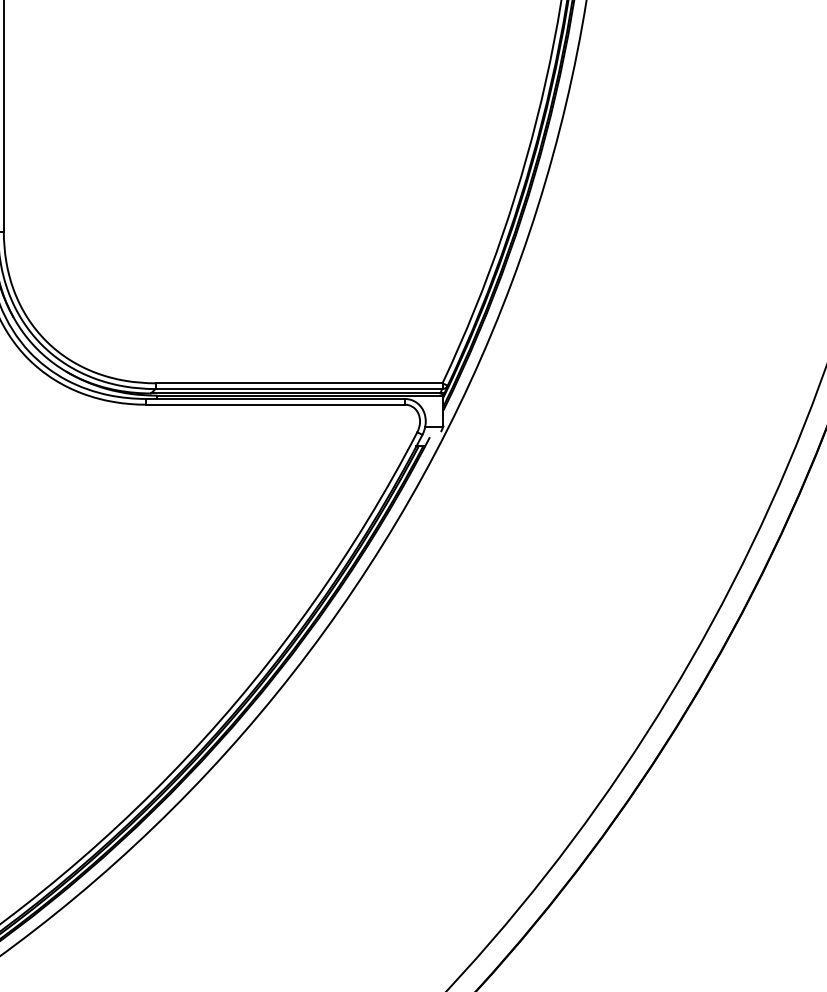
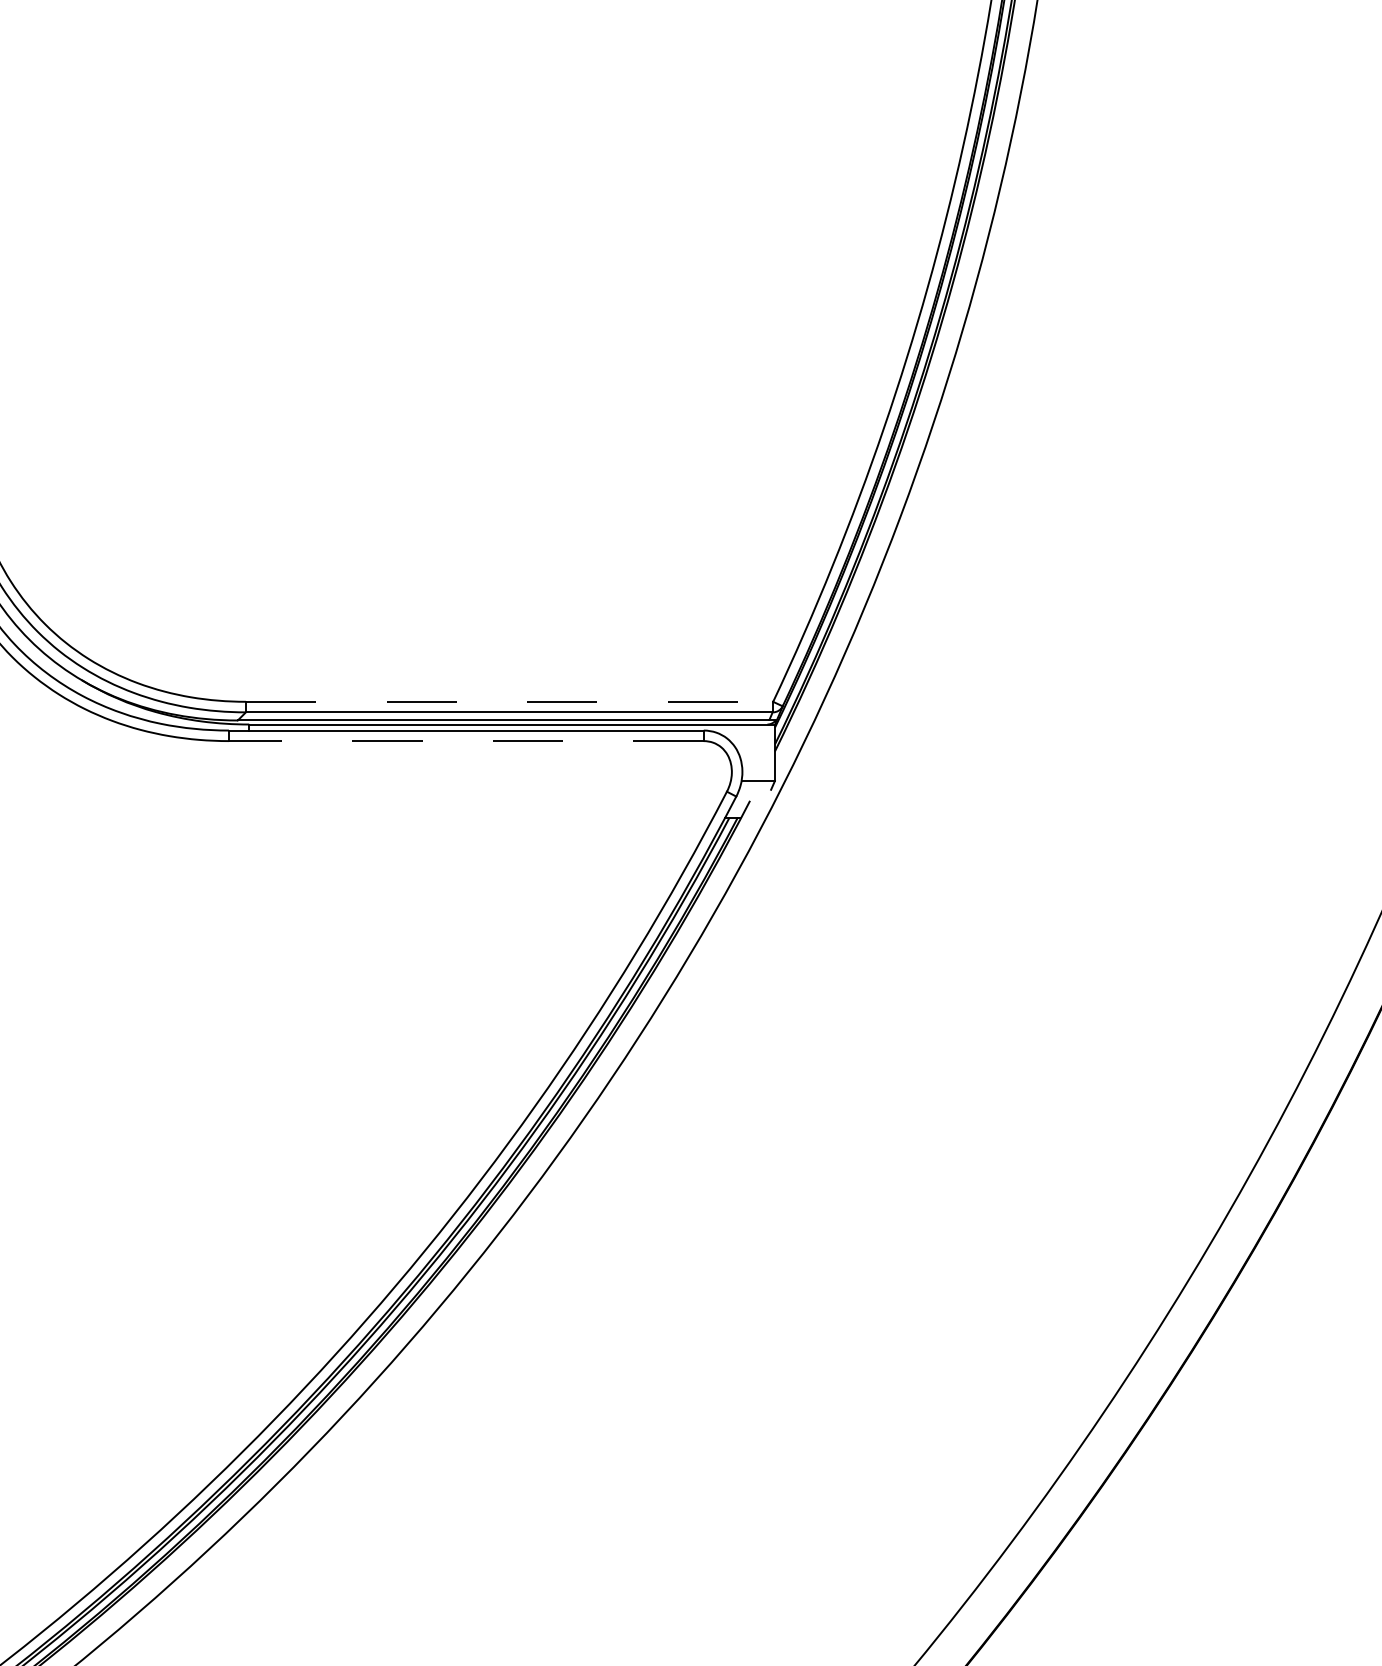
line: (299, 383) -> (510, 702), solid -> dashed
line: (274, 404) -> (464, 740), solid -> dashed

